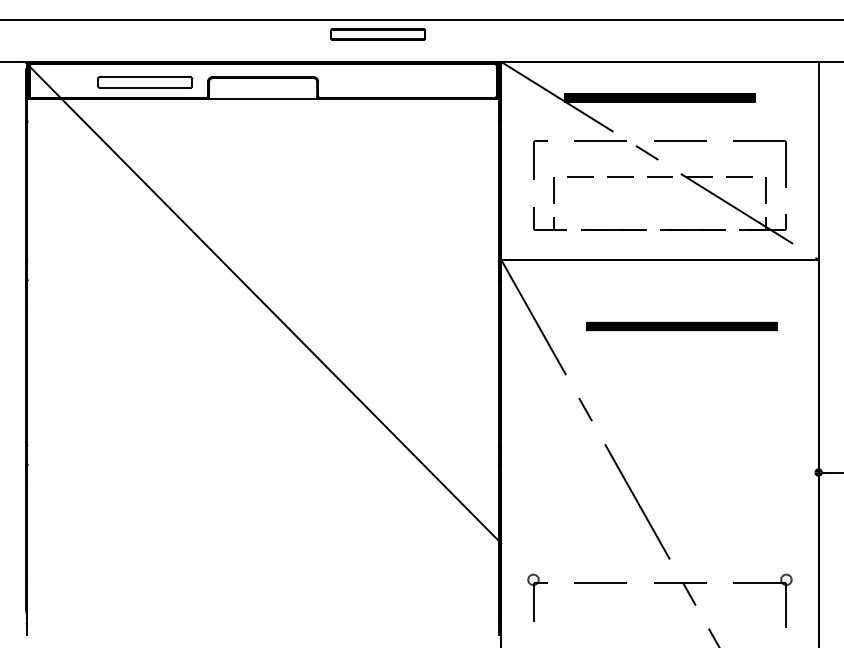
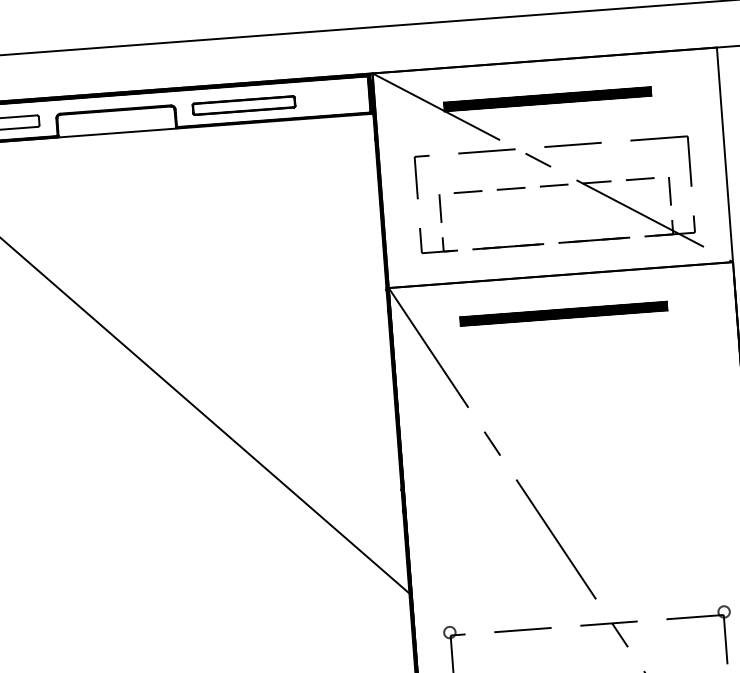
part: (377, 34) -> (243, 105), moved
part: (681, 326) -> (563, 313), moved

